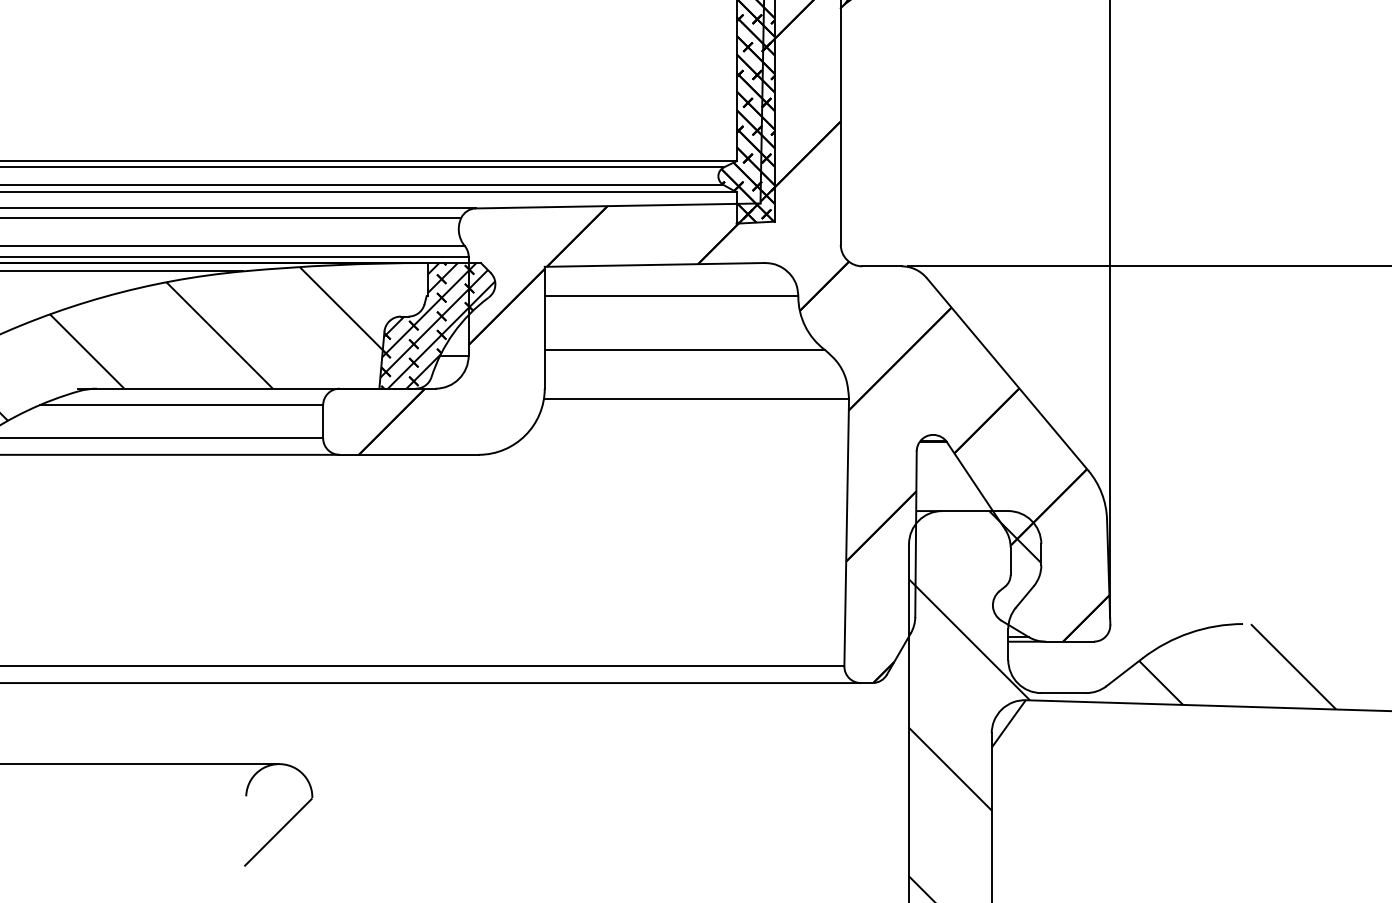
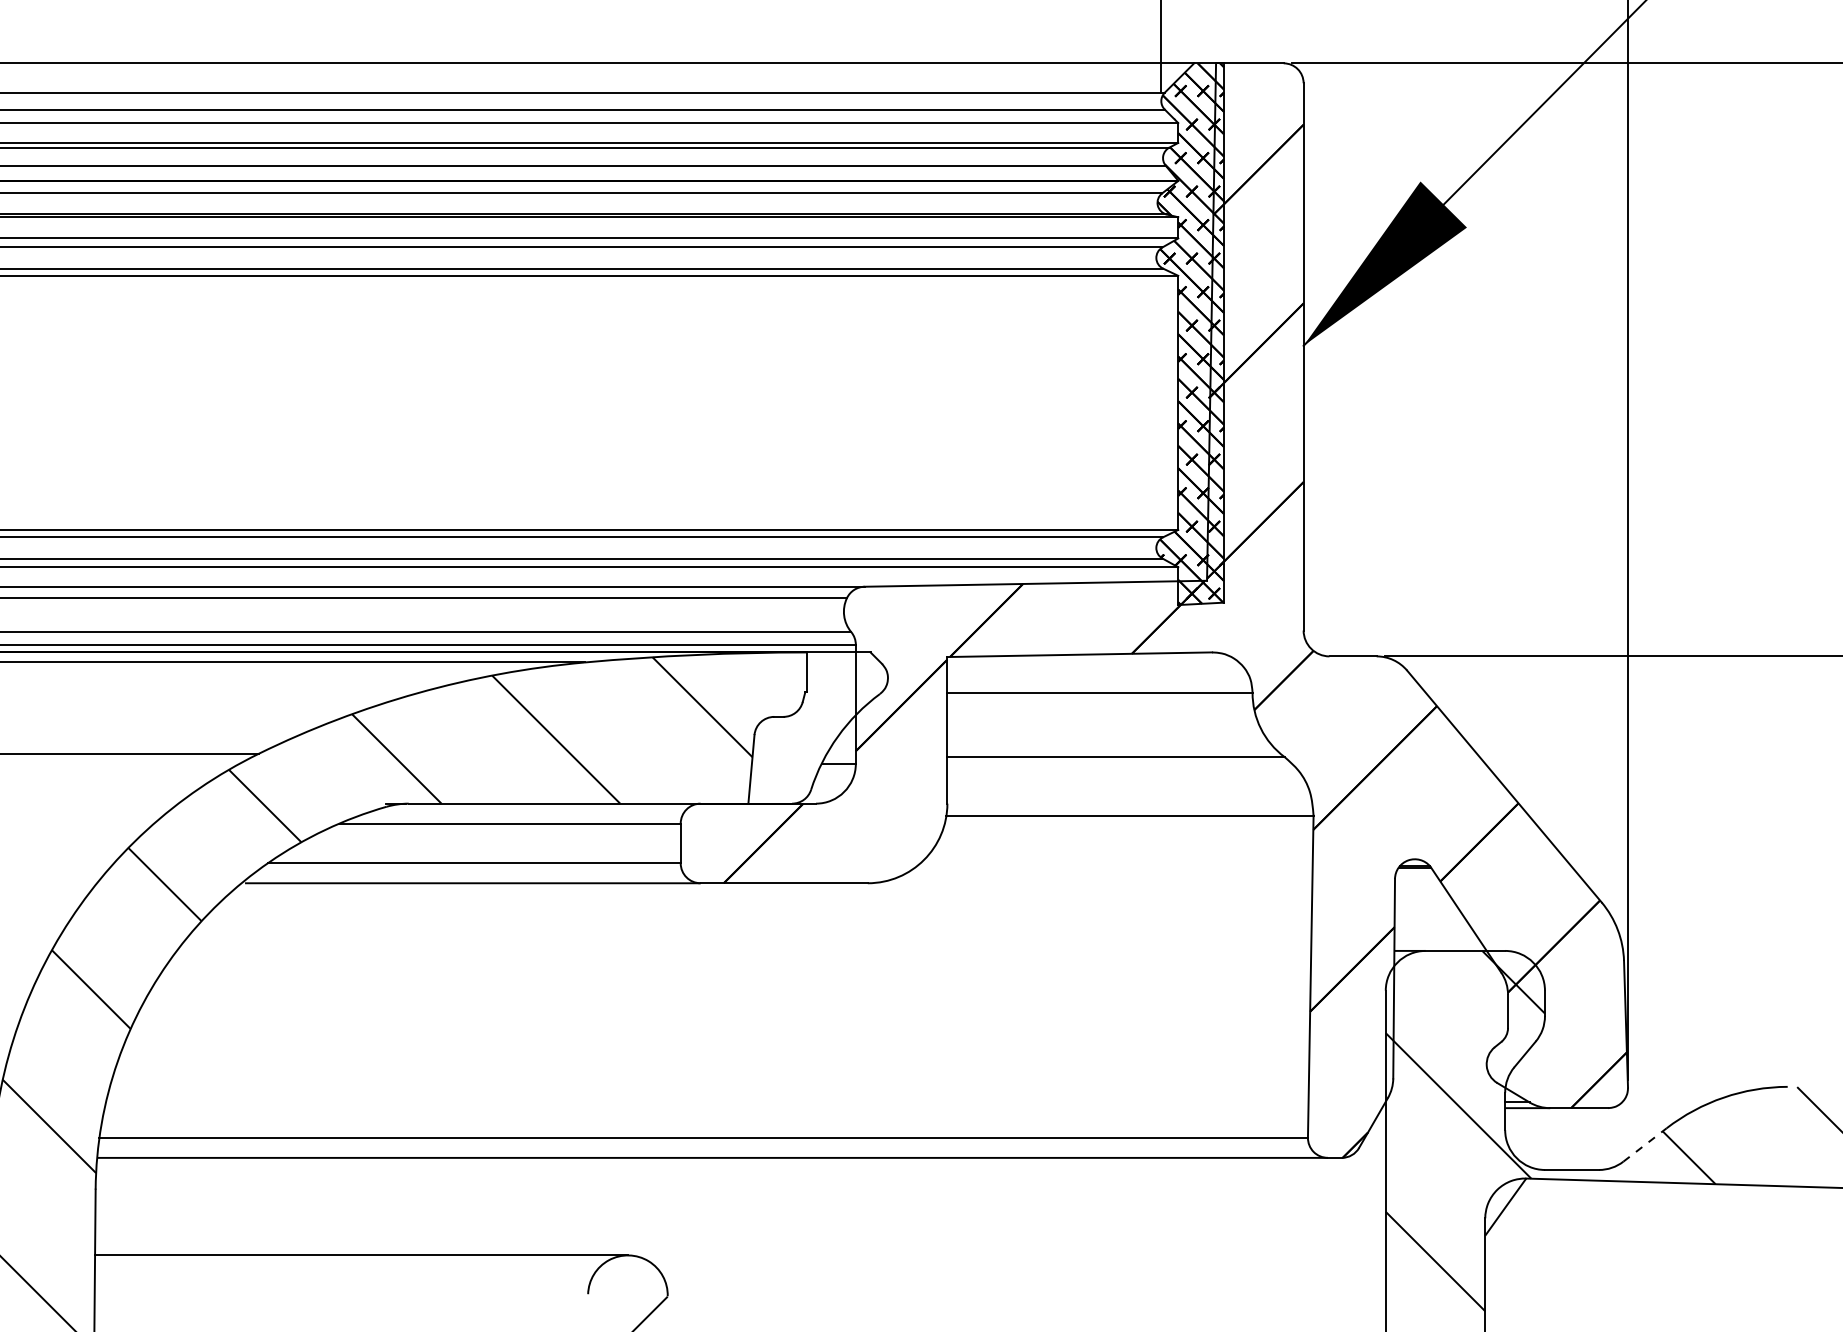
hatch: (437, 325) -> (818, 727), removed
line: (1124, 671) -> (1645, 1144), solid -> dashed

